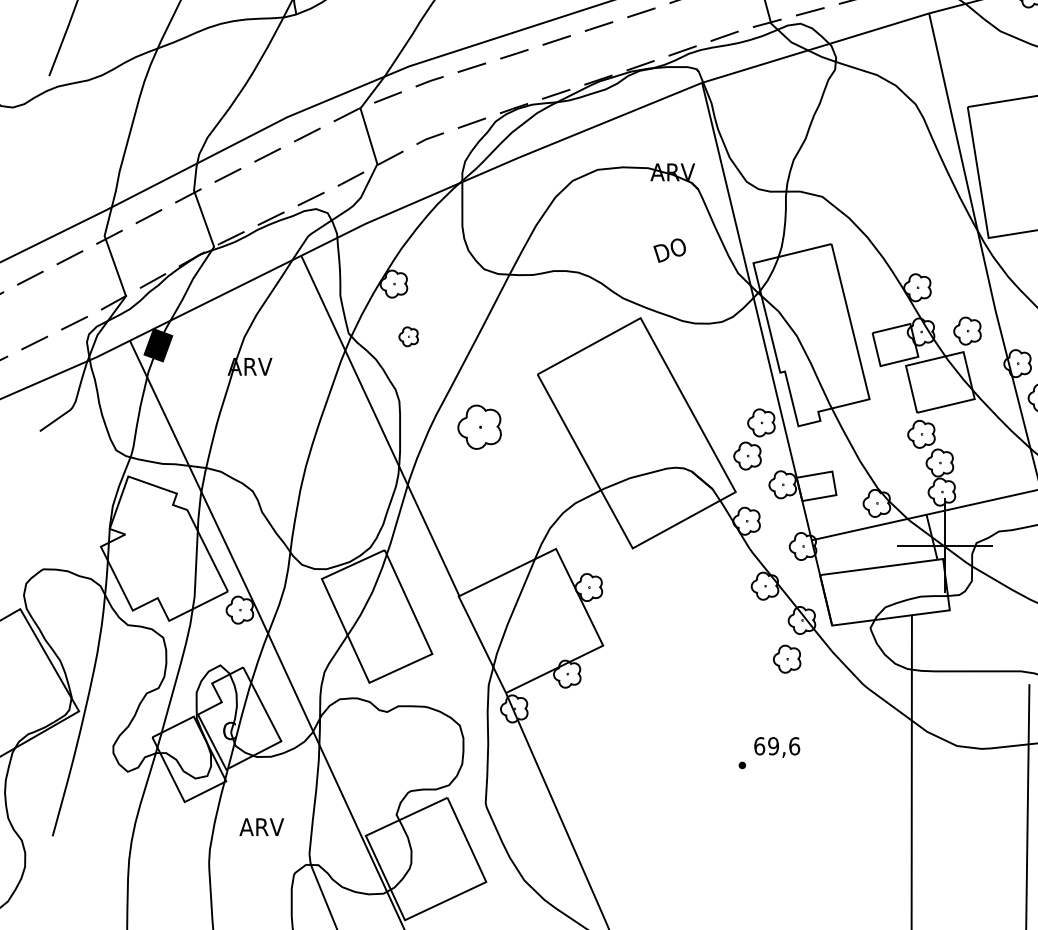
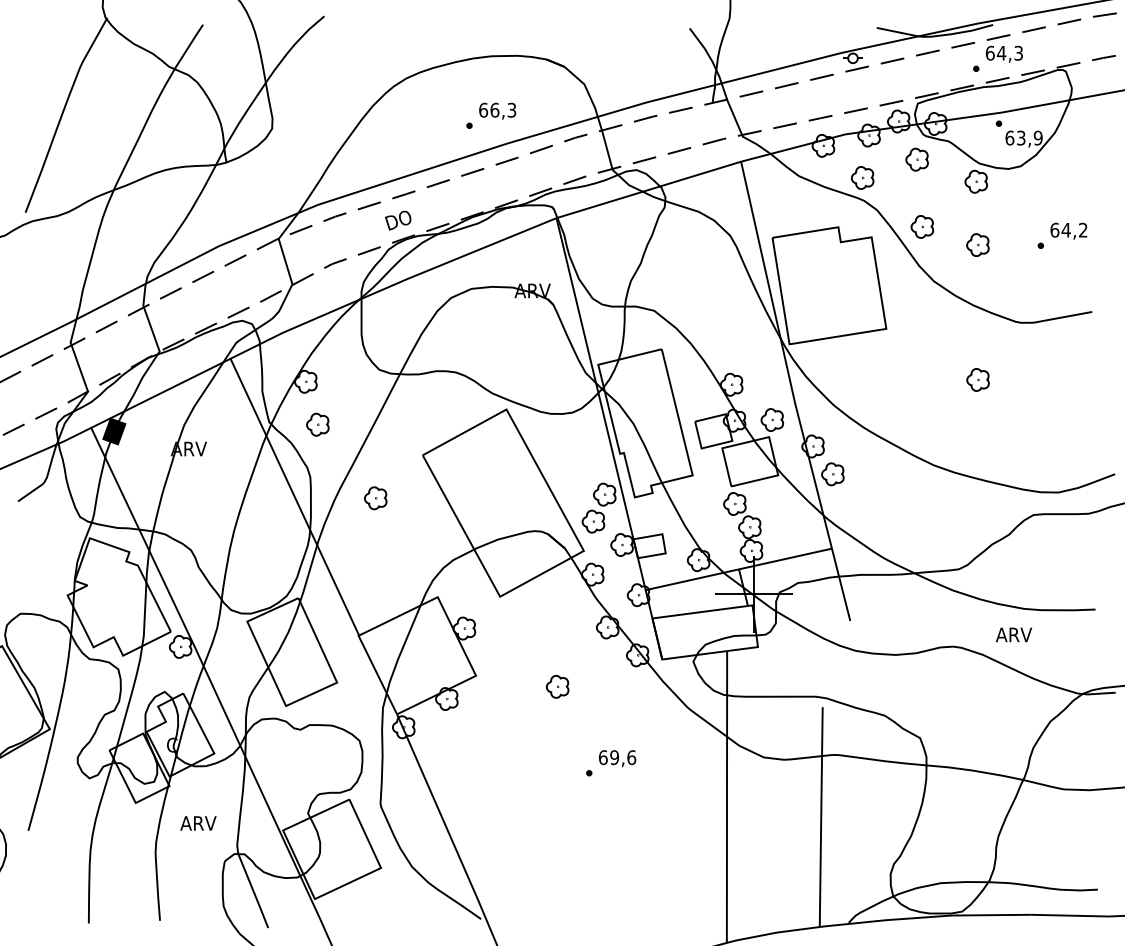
text: (670, 250) -> (398, 220), moved
part: (408, 336) -> (317, 424), size x1.43
part: (479, 427) -> (375, 498), size x0.62
part: (786, 658) -> (557, 686), moved

